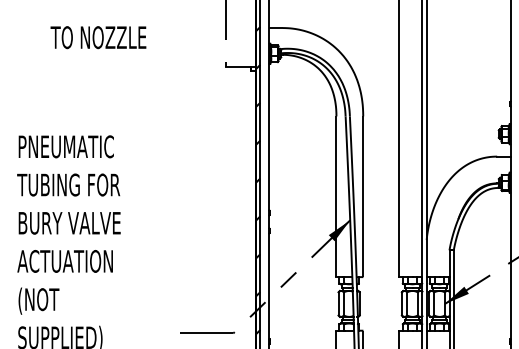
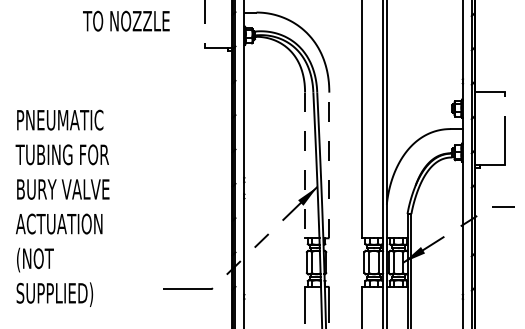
text: (98, 36) -> (126, 20), moved
line: (363, 194) -> (329, 163), solid -> dashed
line: (336, 195) -> (305, 164), solid -> dashed

